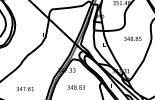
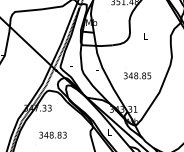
text: (132, 38) -> (137, 75), moved

